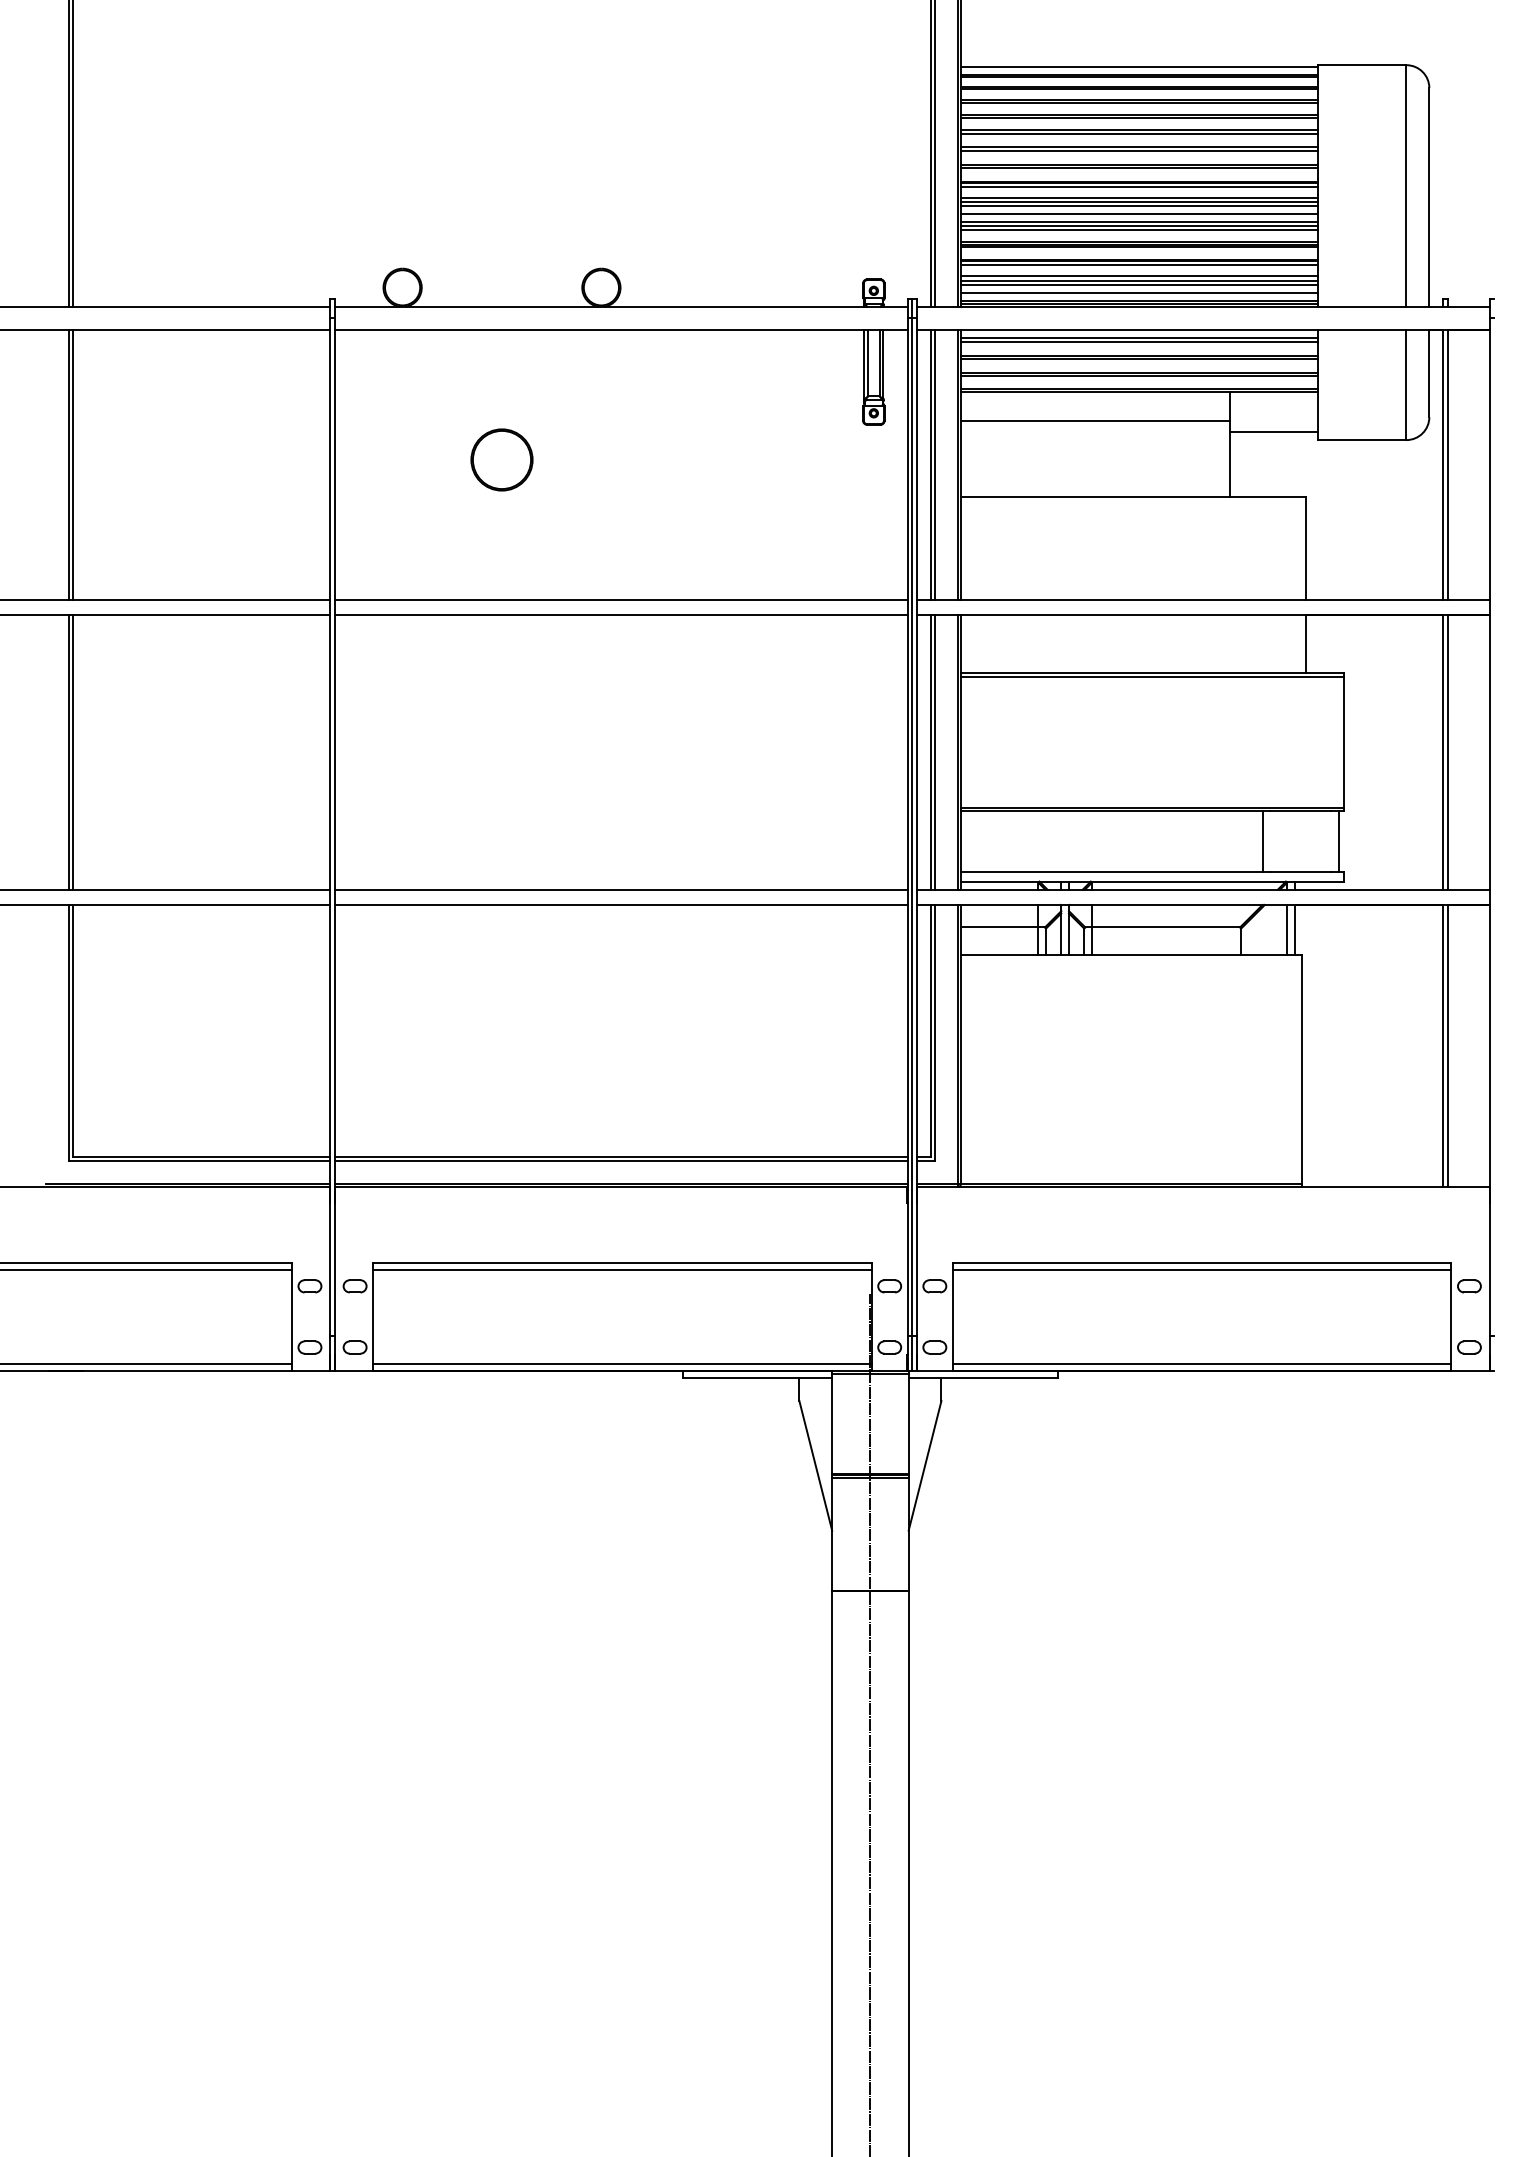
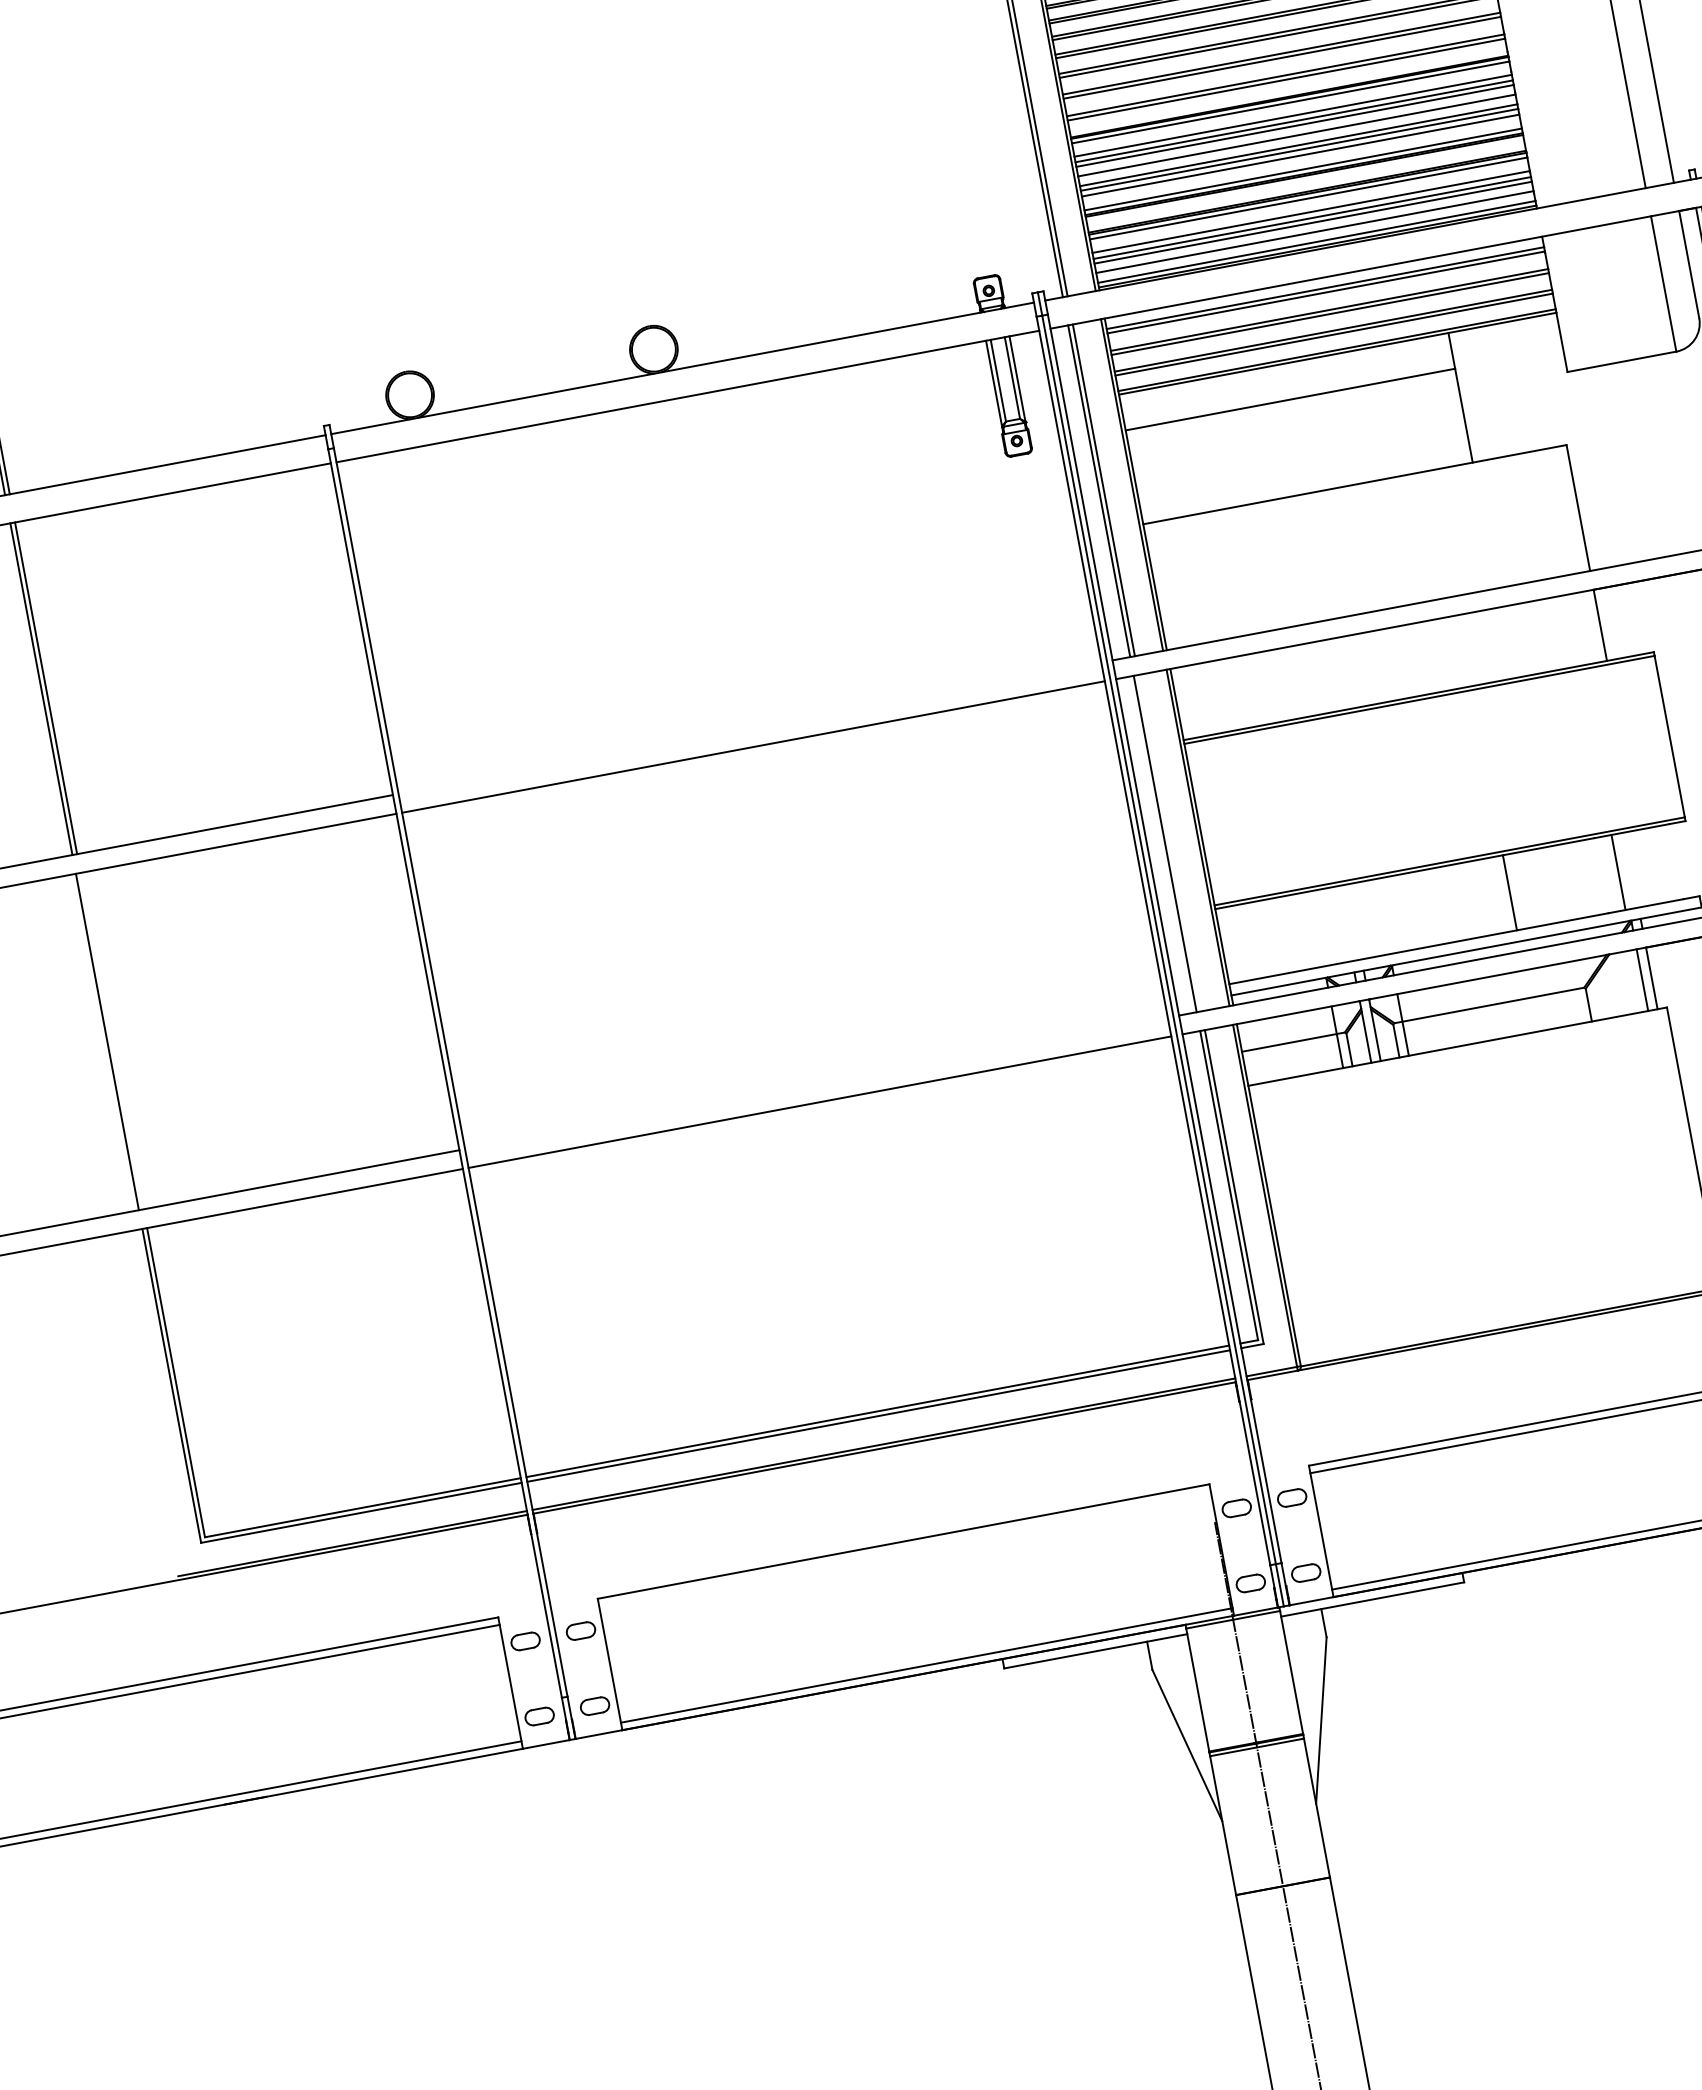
line: (1273, 432) -> (1511, 372), removed
circle: (501, 459) -> (570, 583), removed
line: (620, 600) -> (749, 728), removed
line: (72, 752) -> (111, 1041), removed
line: (935, 752) -> (1170, 842), removed
line: (1262, 841) -> (1509, 892), moved
line: (1339, 841) -> (1618, 872), moved
line: (620, 889) -> (815, 1083), removed
line: (622, 1269) -> (905, 1549), removed

